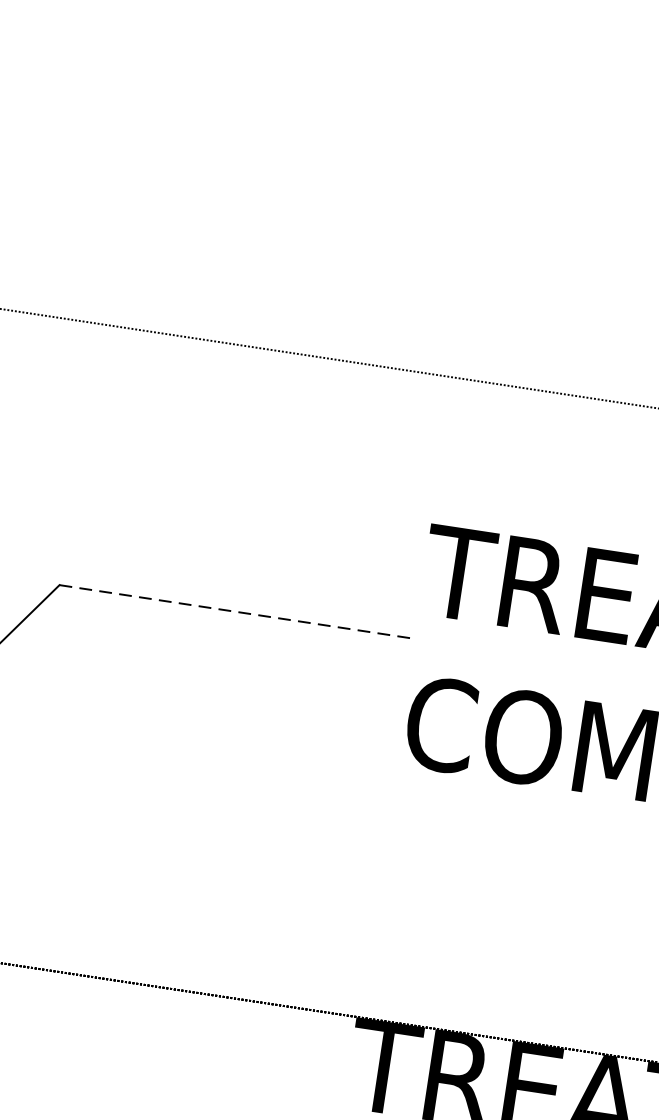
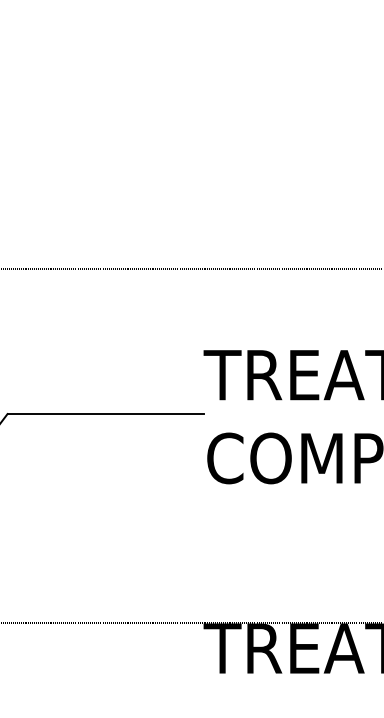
line: (238, 612) -> (106, 414), dashed -> solid

